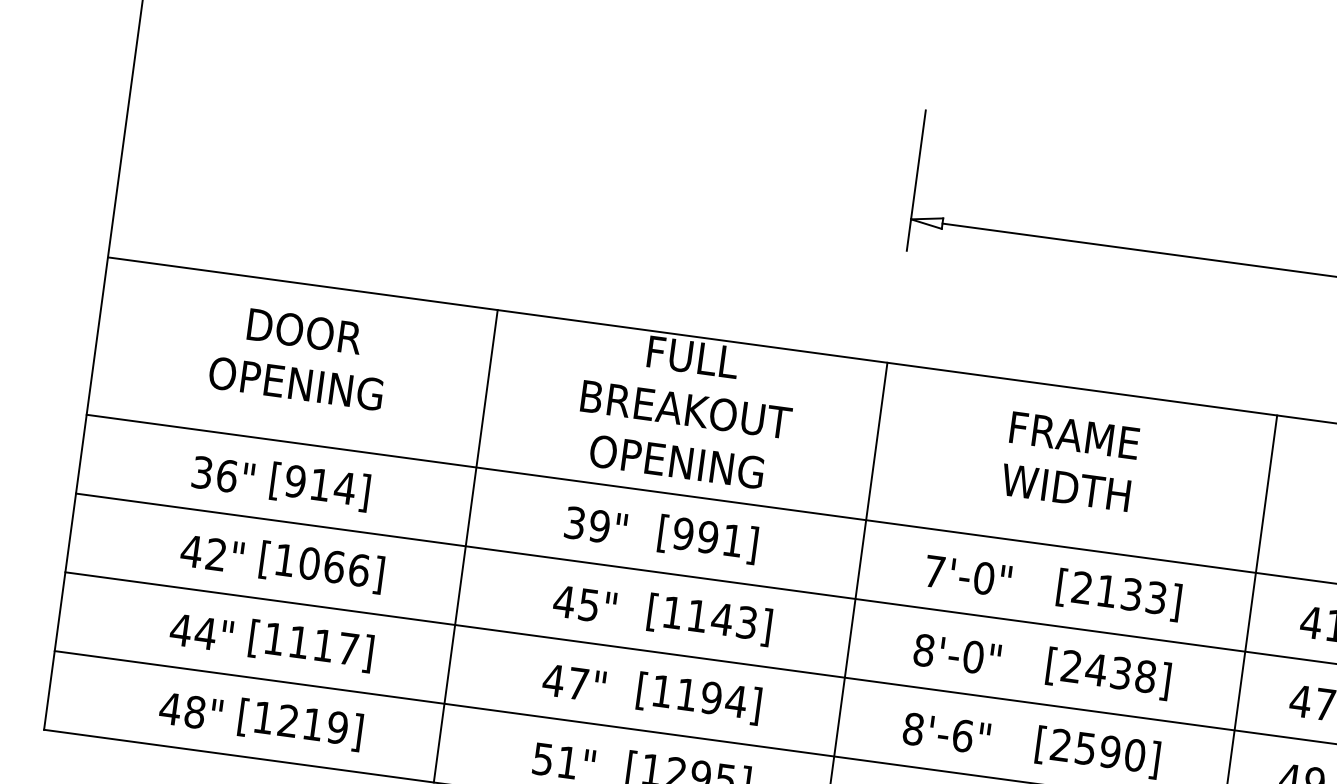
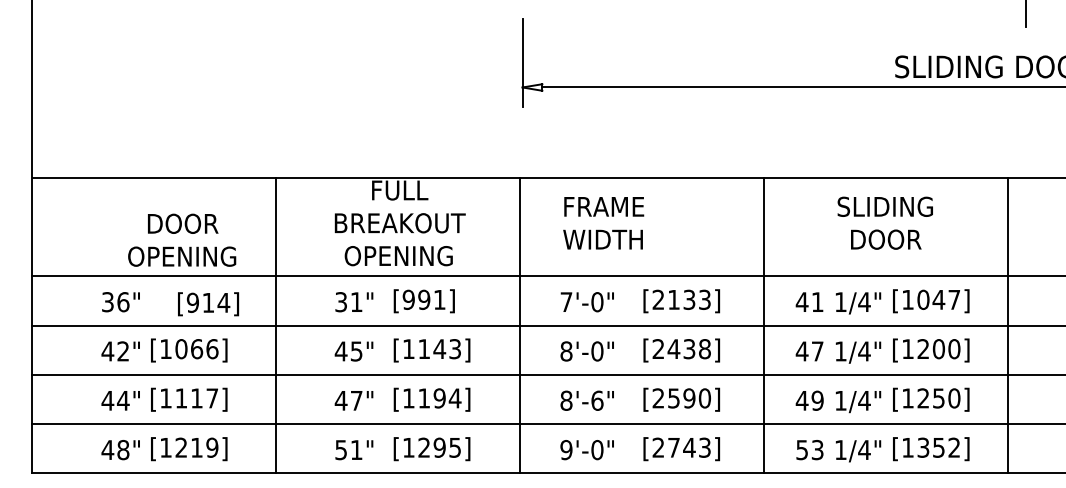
text: (300, 356) -> (182, 239), moved
text: (1069, 462) -> (603, 223), moved
text: (320, 487) -> (208, 304), moved
text: (599, 526) -> (356, 302), 39" -> 31"

